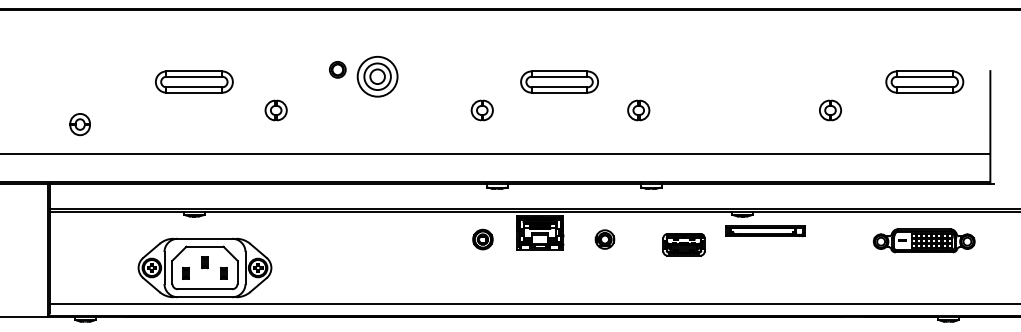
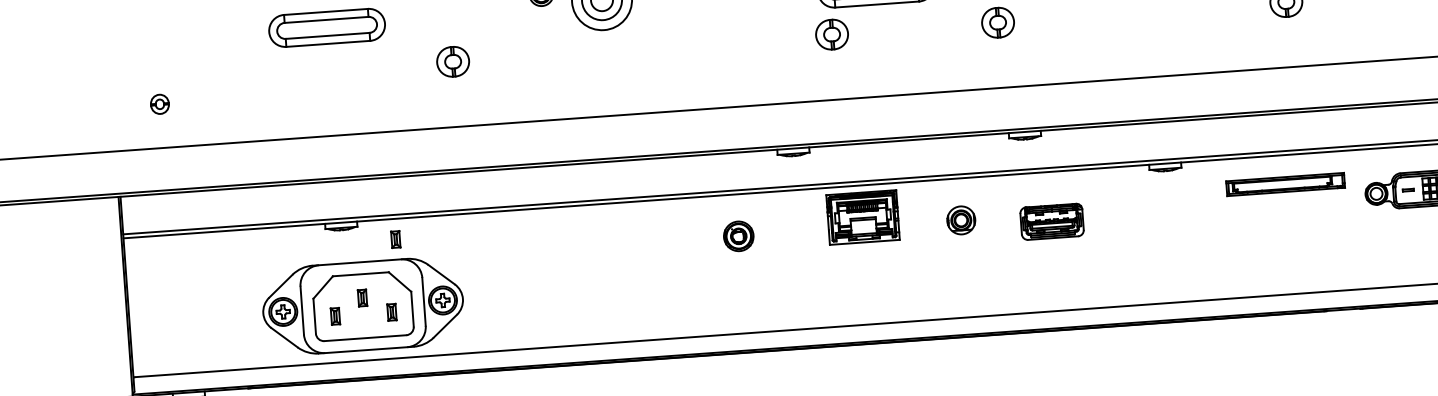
part: (481, 110) -> (830, 34), moved
part: (79, 124) -> (159, 104), size x0.6
part: (229, 224) -> (395, 238), added
part: (765, 231) -> (1285, 184), moved
part: (482, 239) -> (738, 236), moved
part: (683, 244) -> (1051, 221), moved

